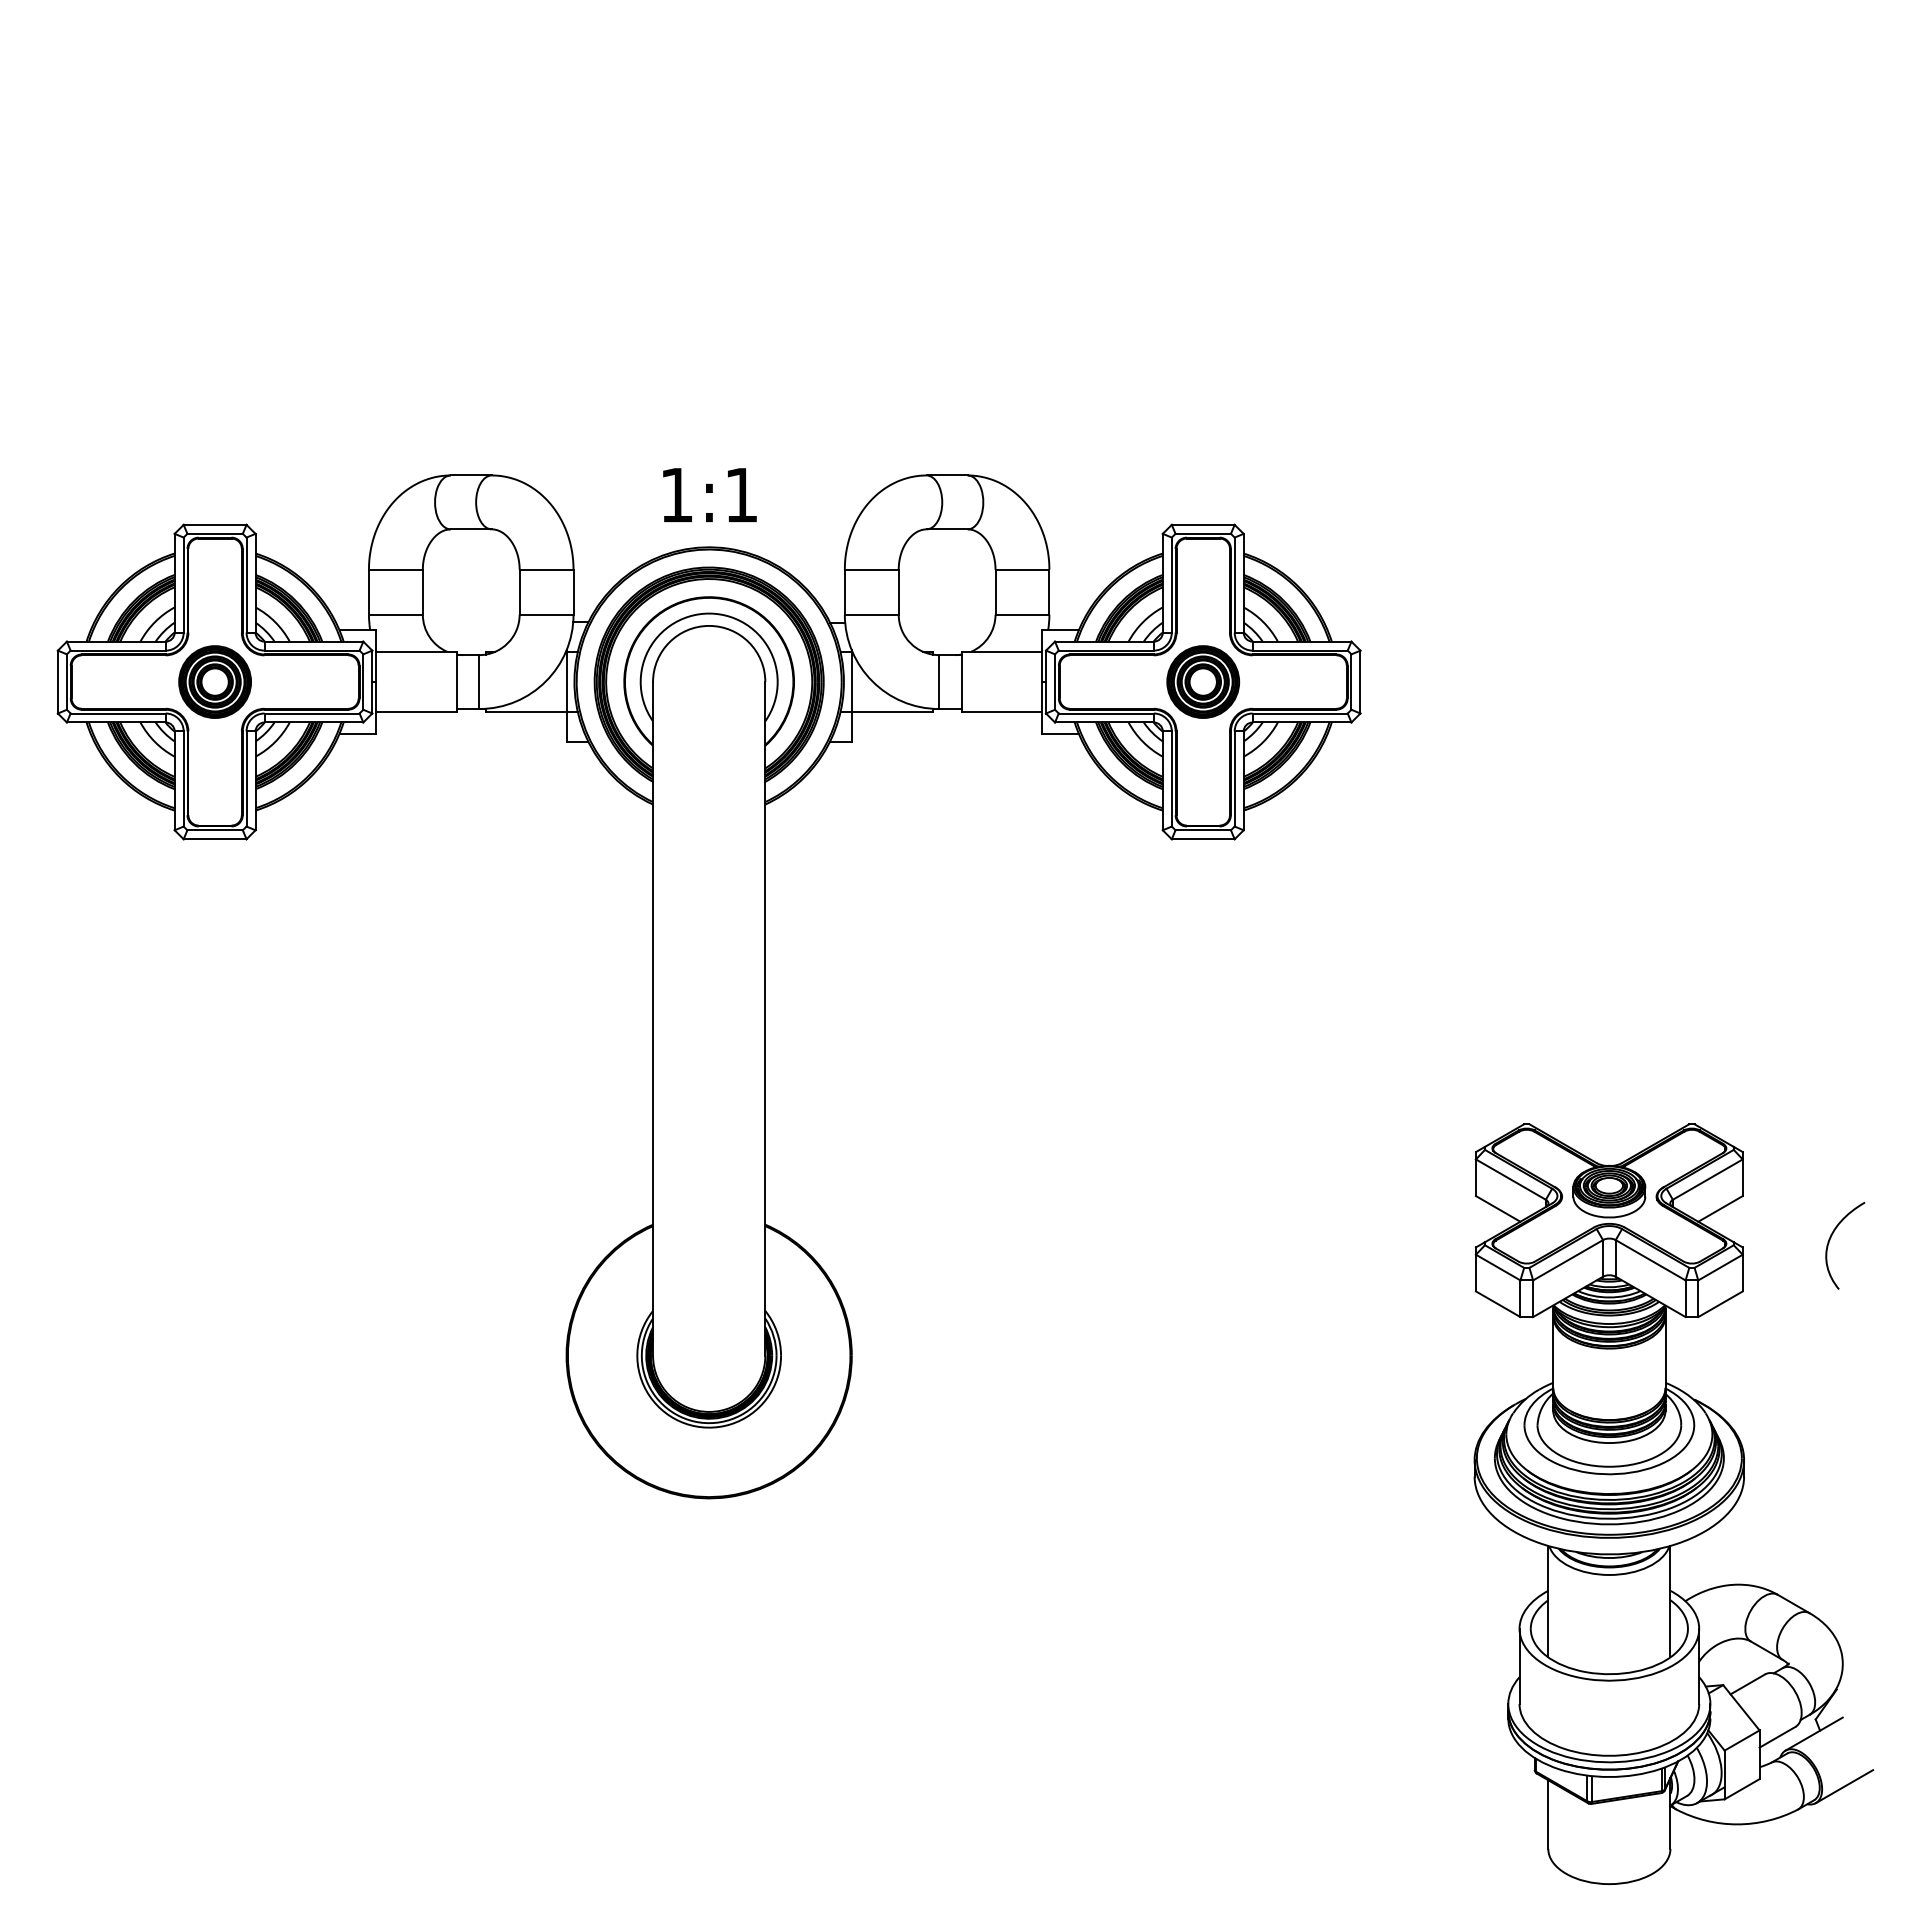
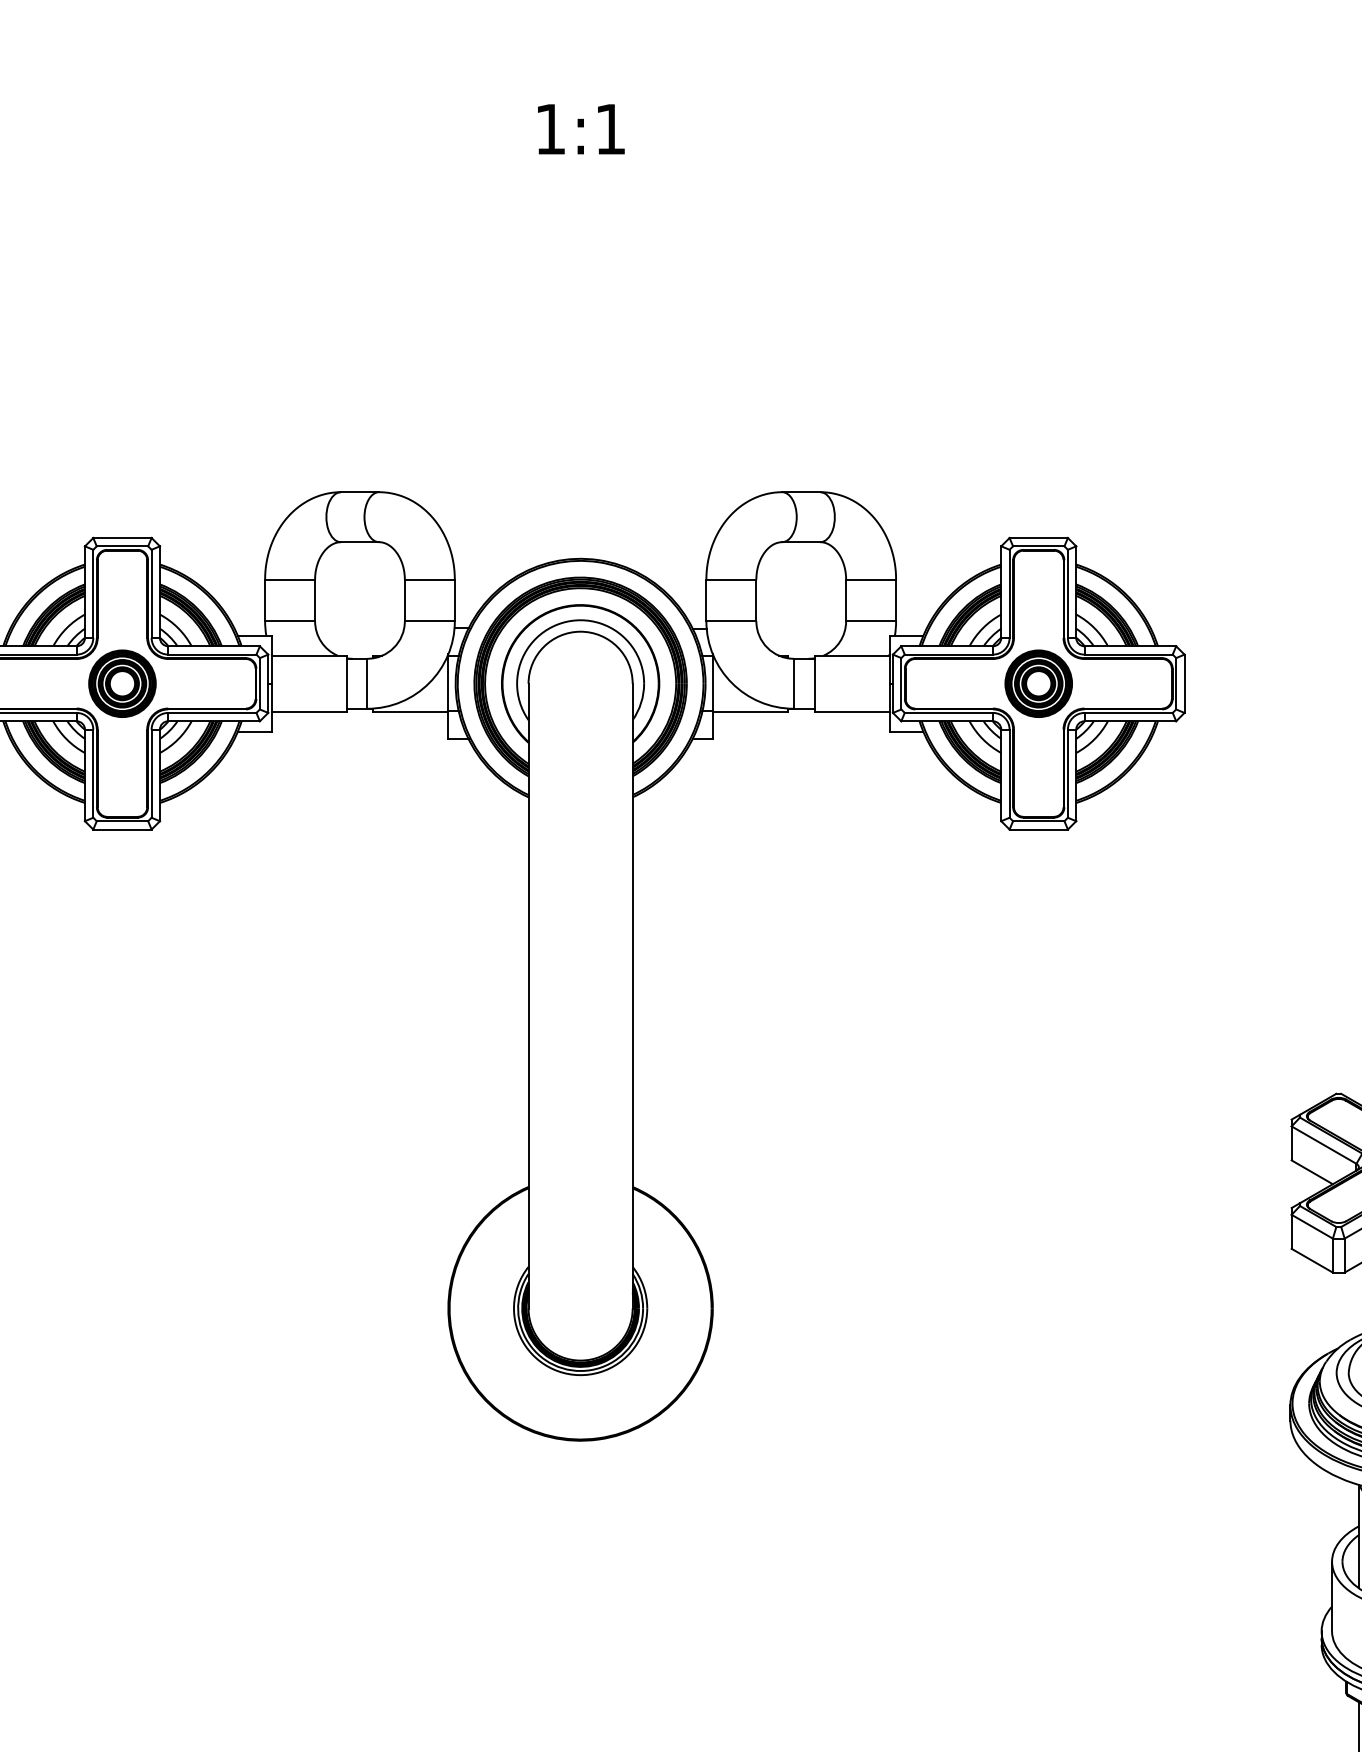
text: (709, 494) -> (580, 128), moved

